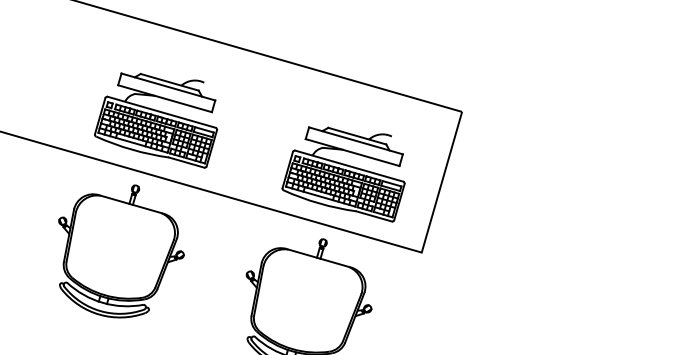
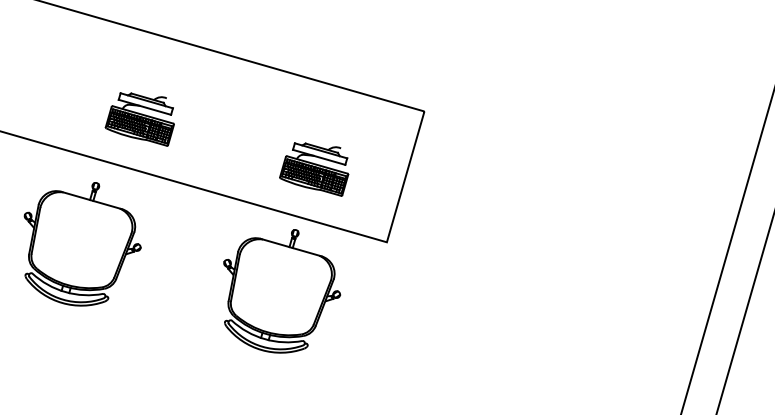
part: (155, 120) -> (139, 119), size x0.6
part: (342, 174) -> (313, 169), size x0.6
part: (121, 251) -> (82, 244), moved

